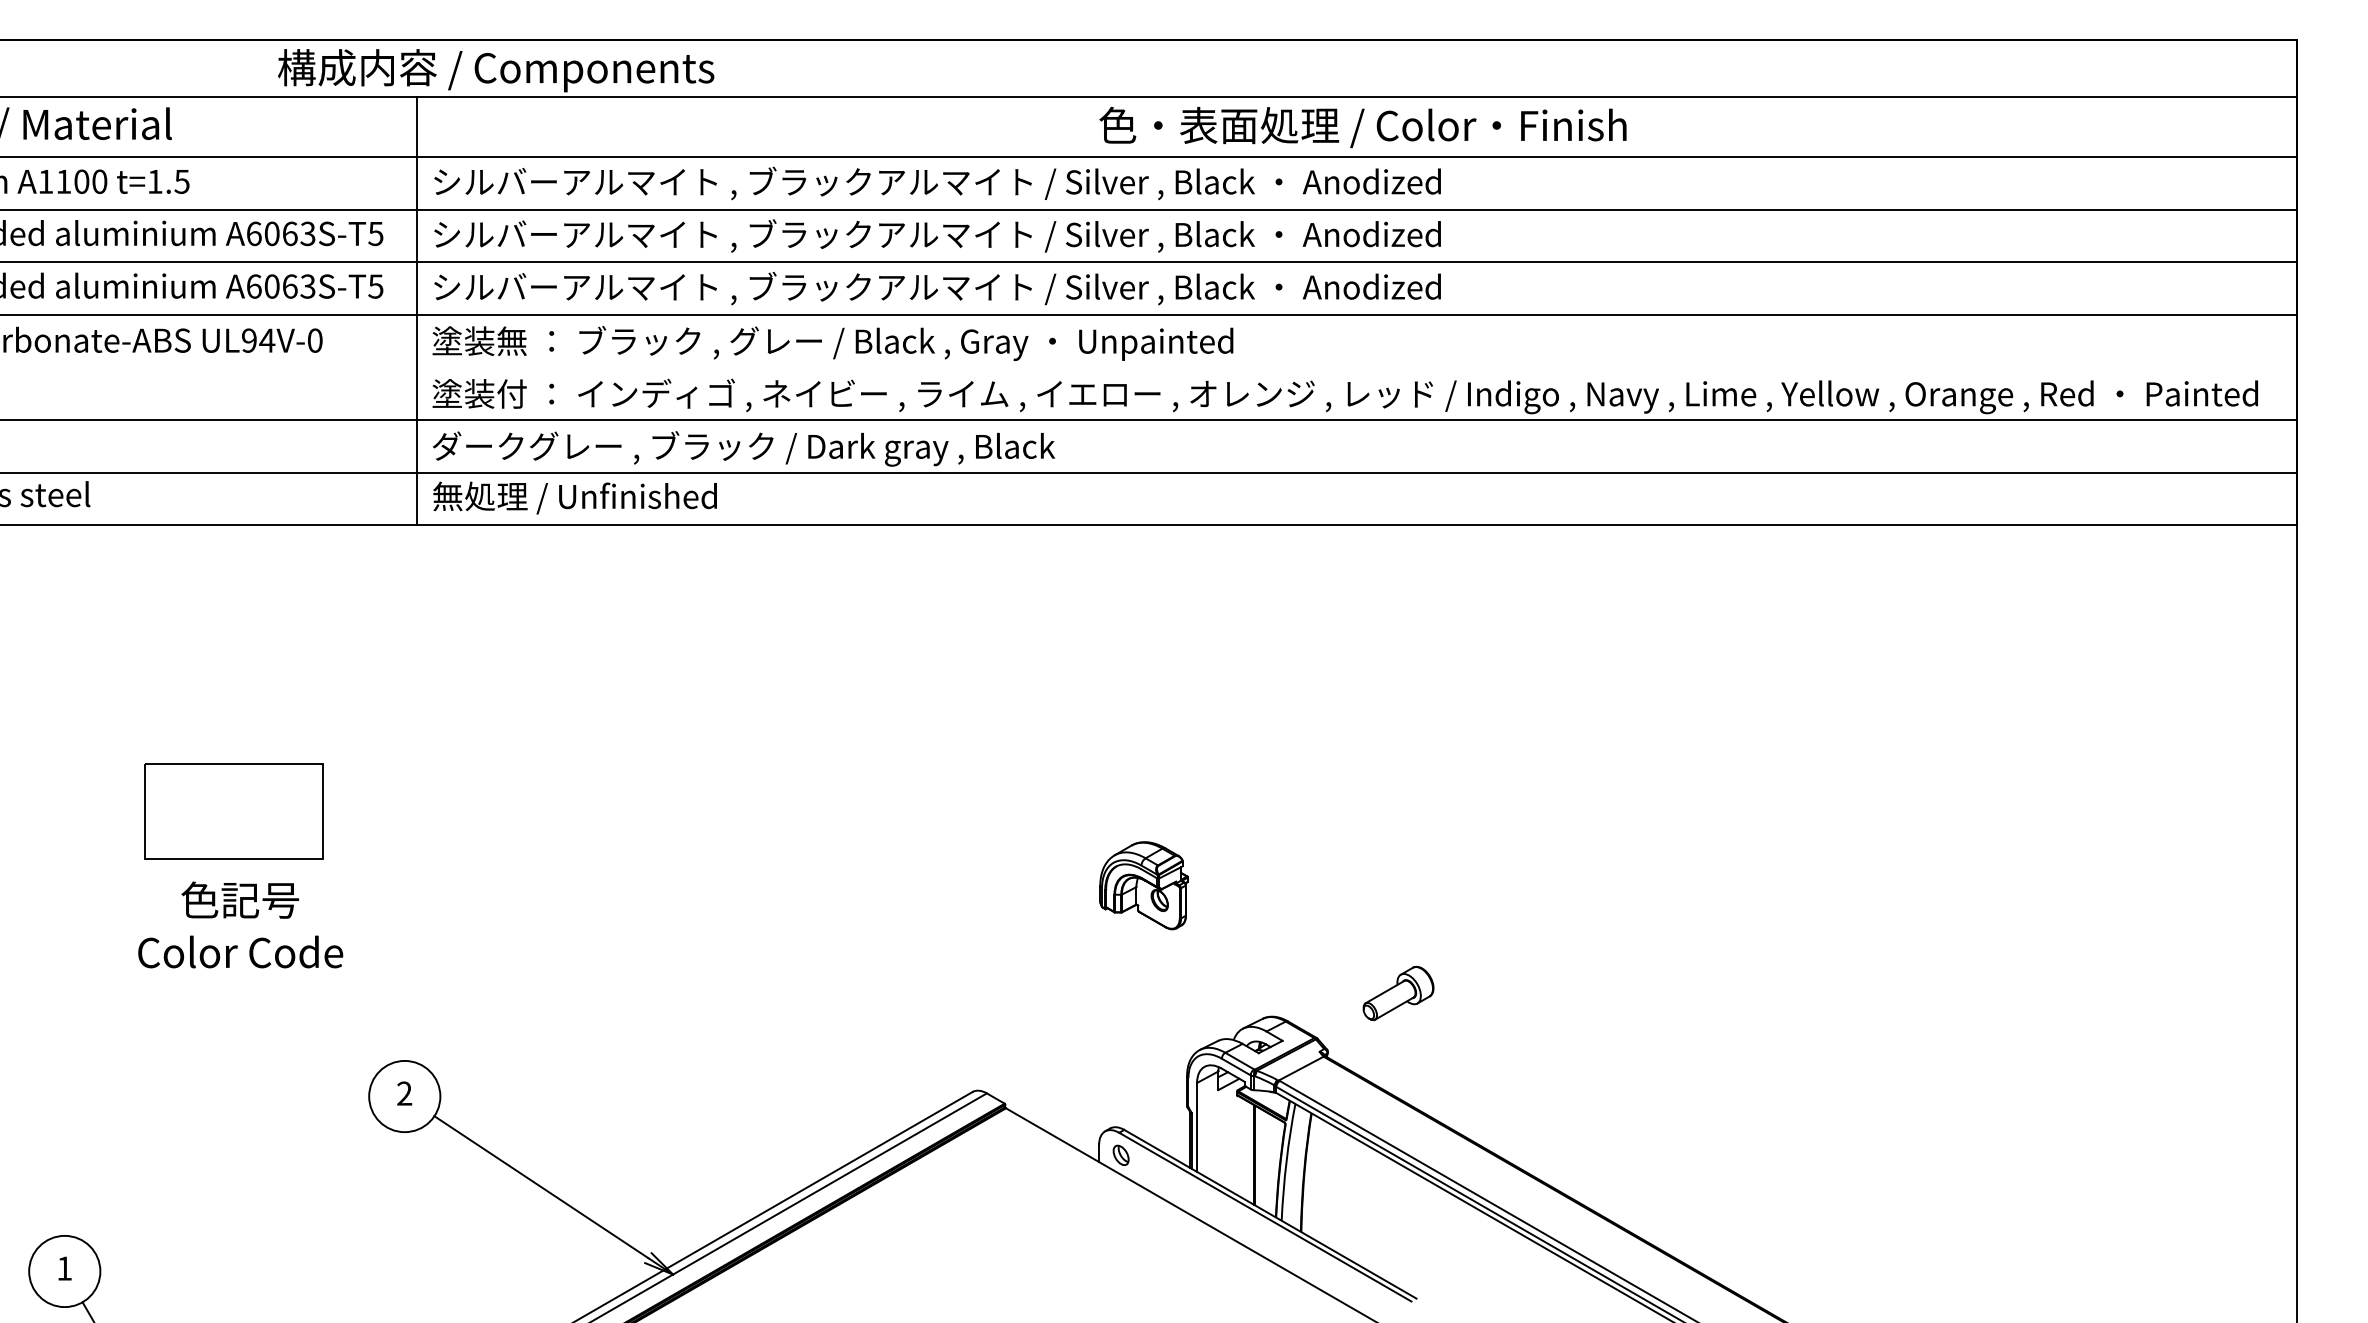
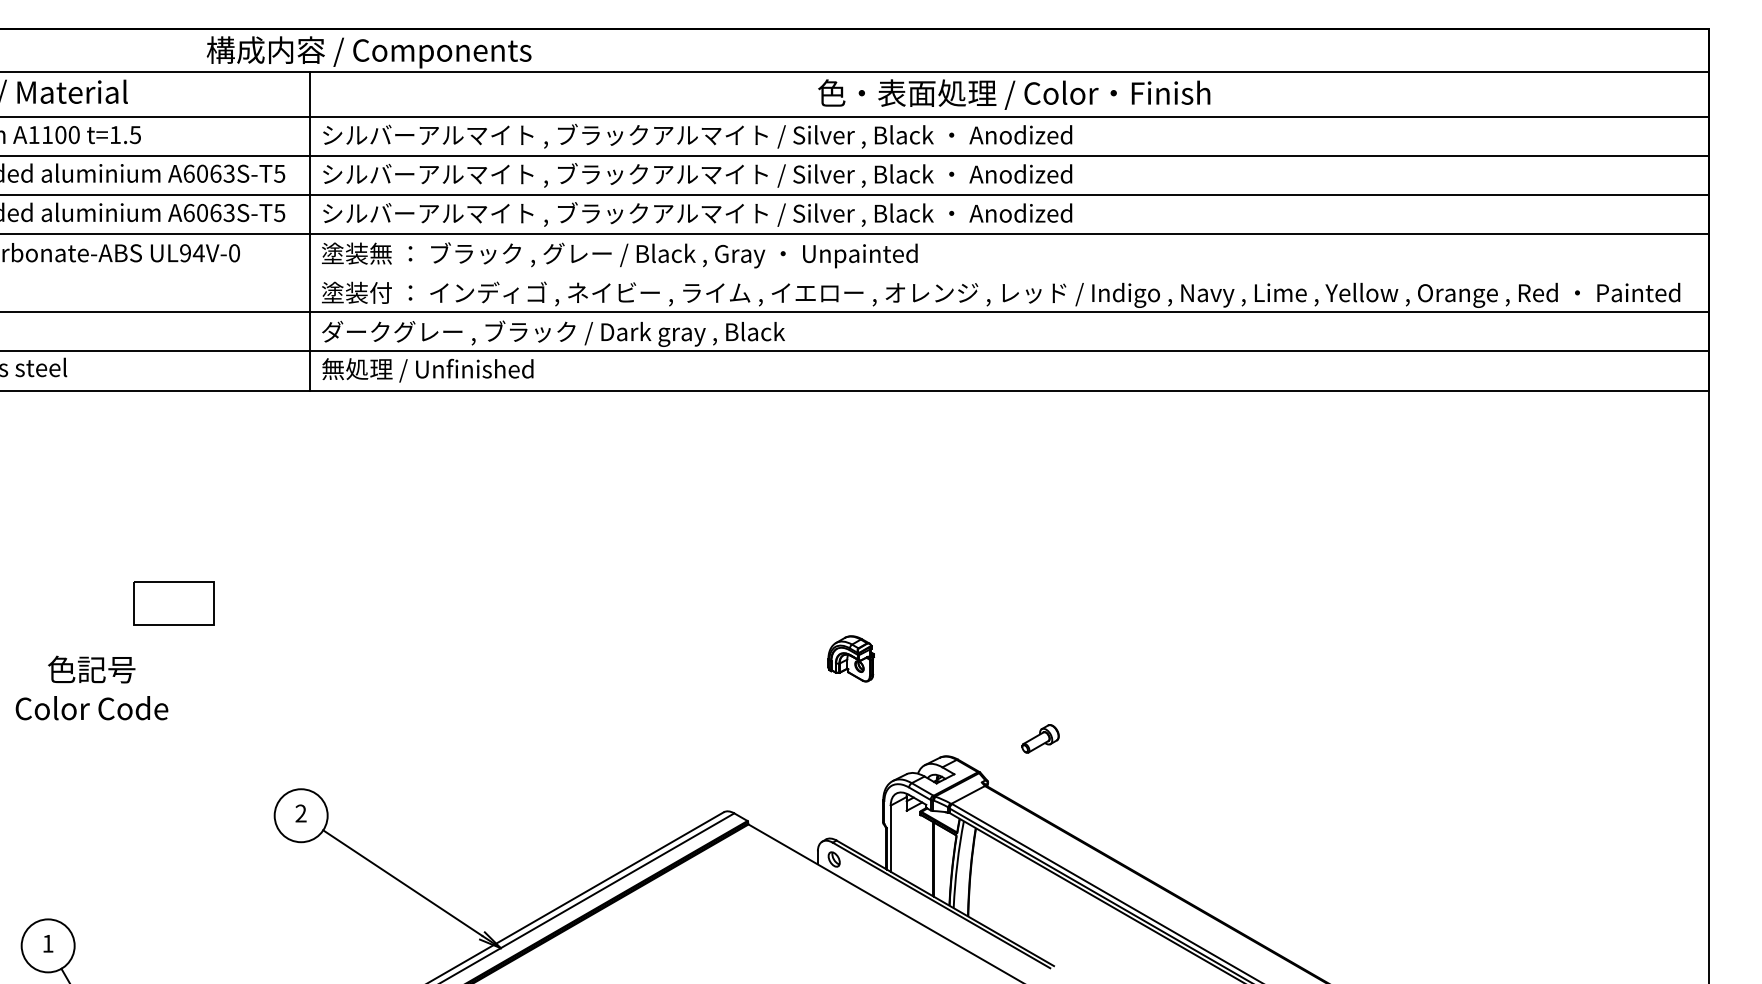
part: (233, 811) -> (173, 603), size x0.6
part: (1143, 885) -> (850, 658), size x0.7
text: (240, 924) -> (91, 687), moved
part: (1398, 992) -> (1040, 738), size x0.7

